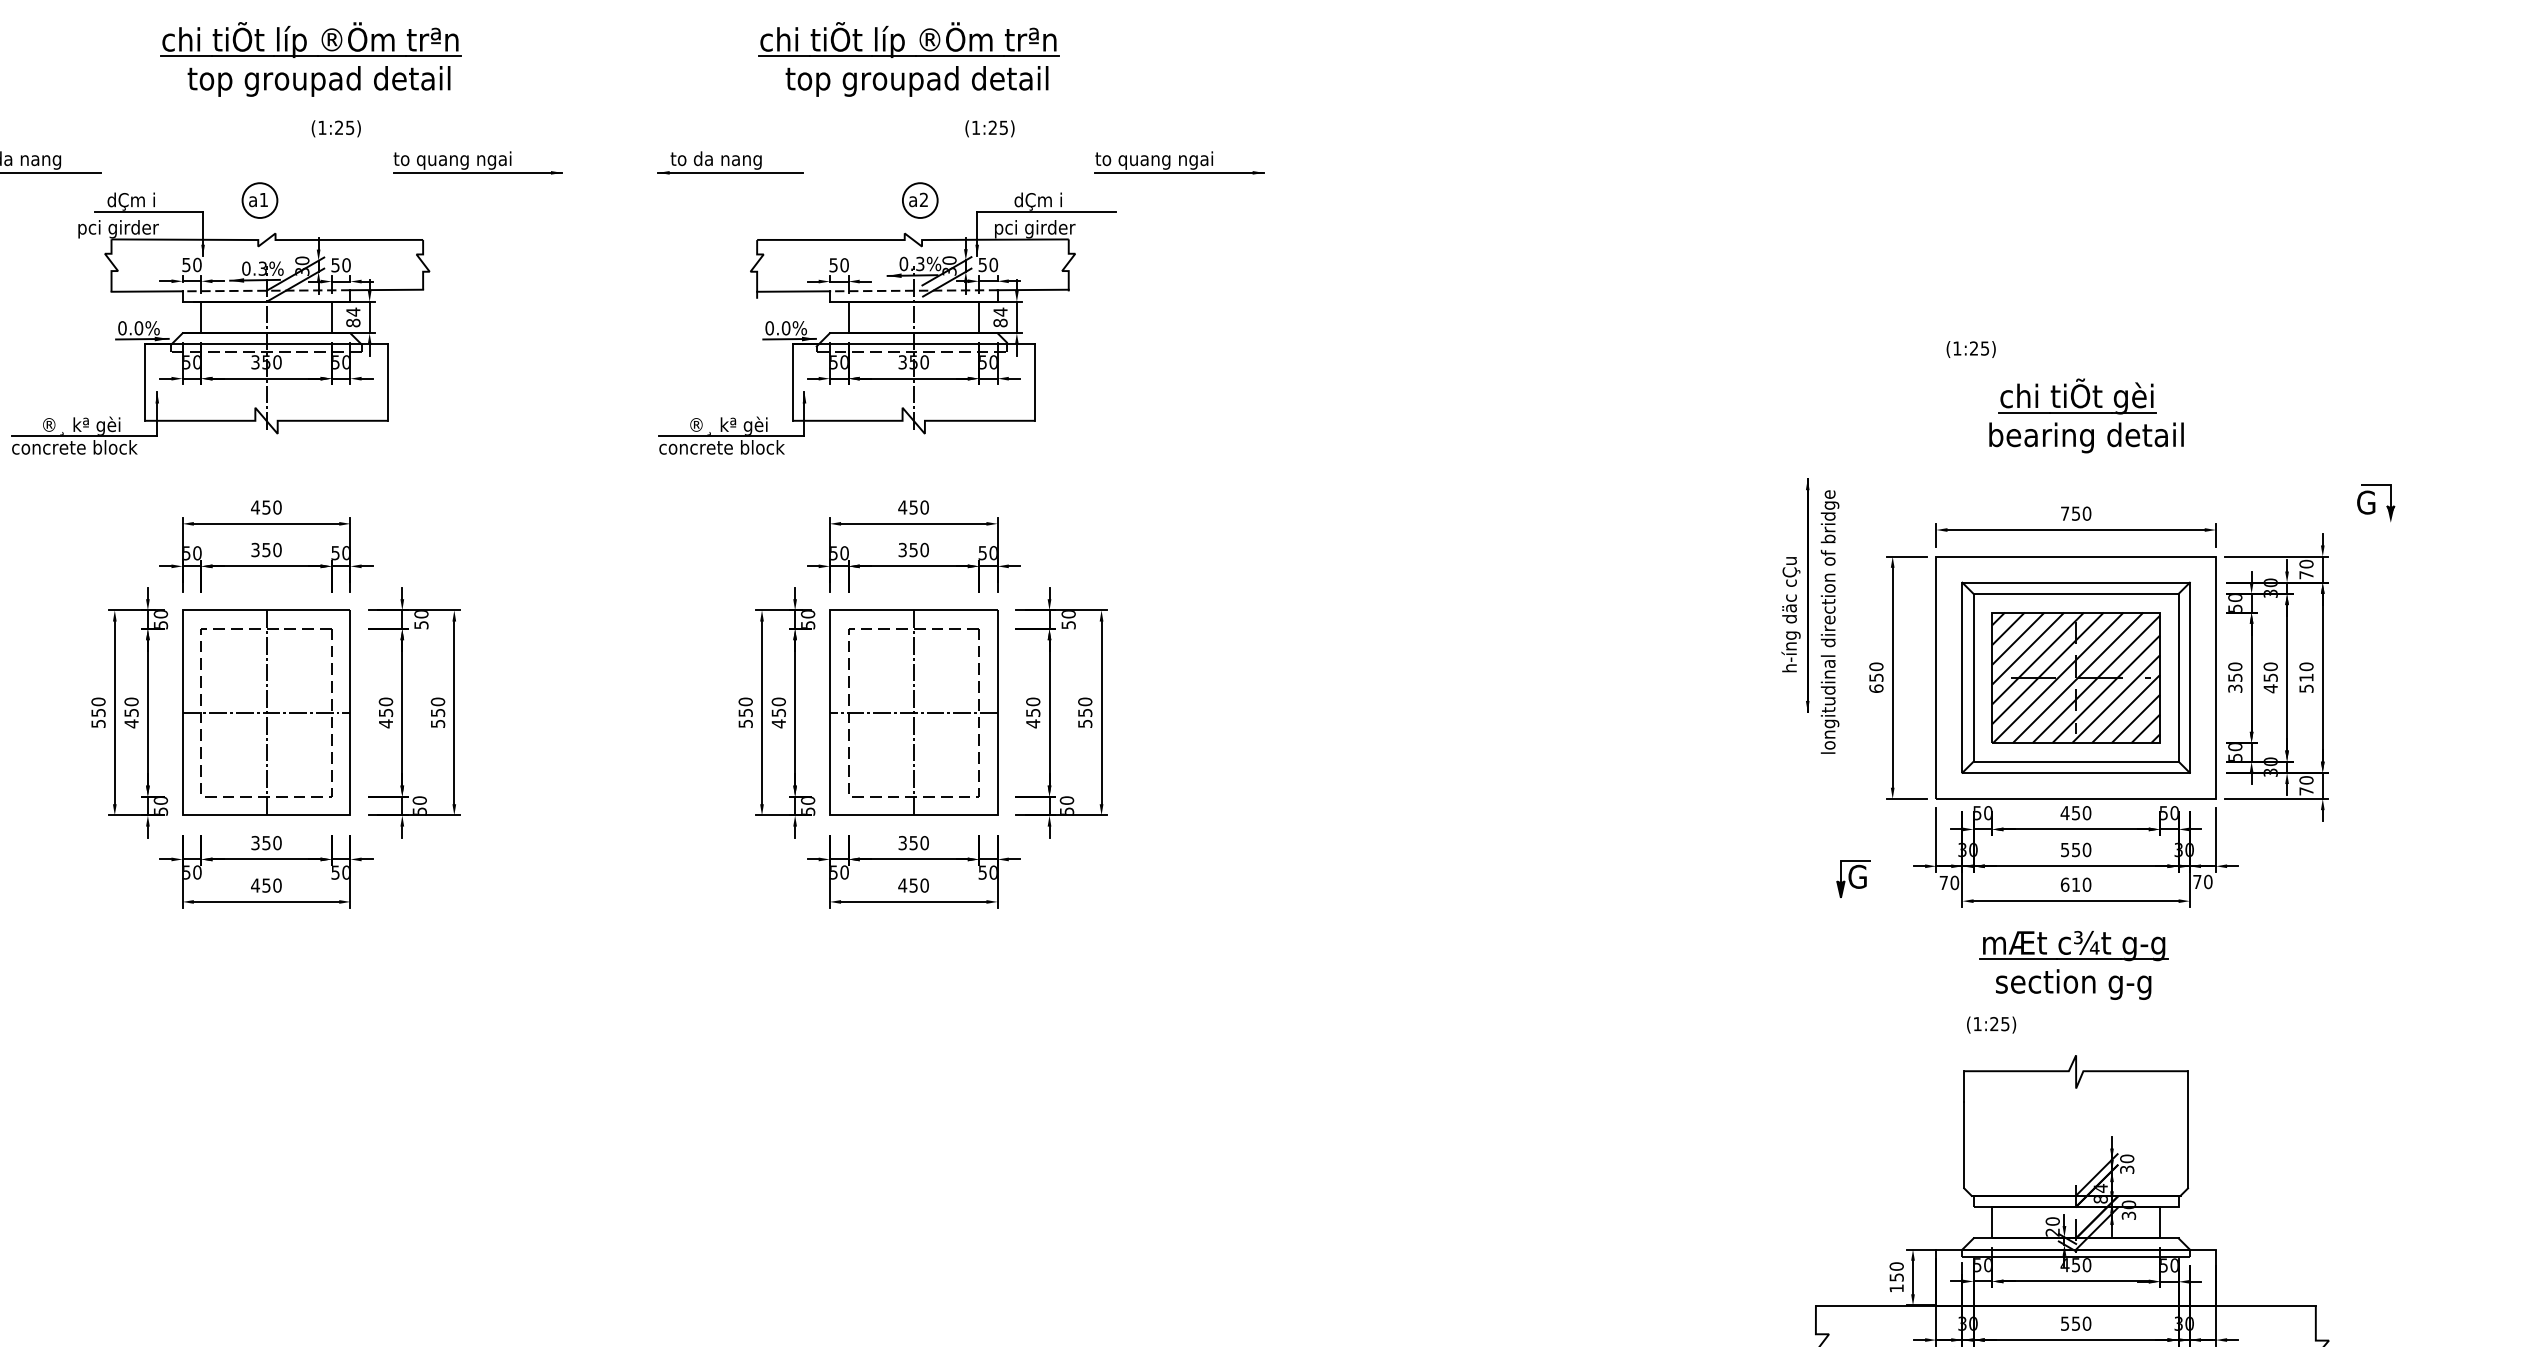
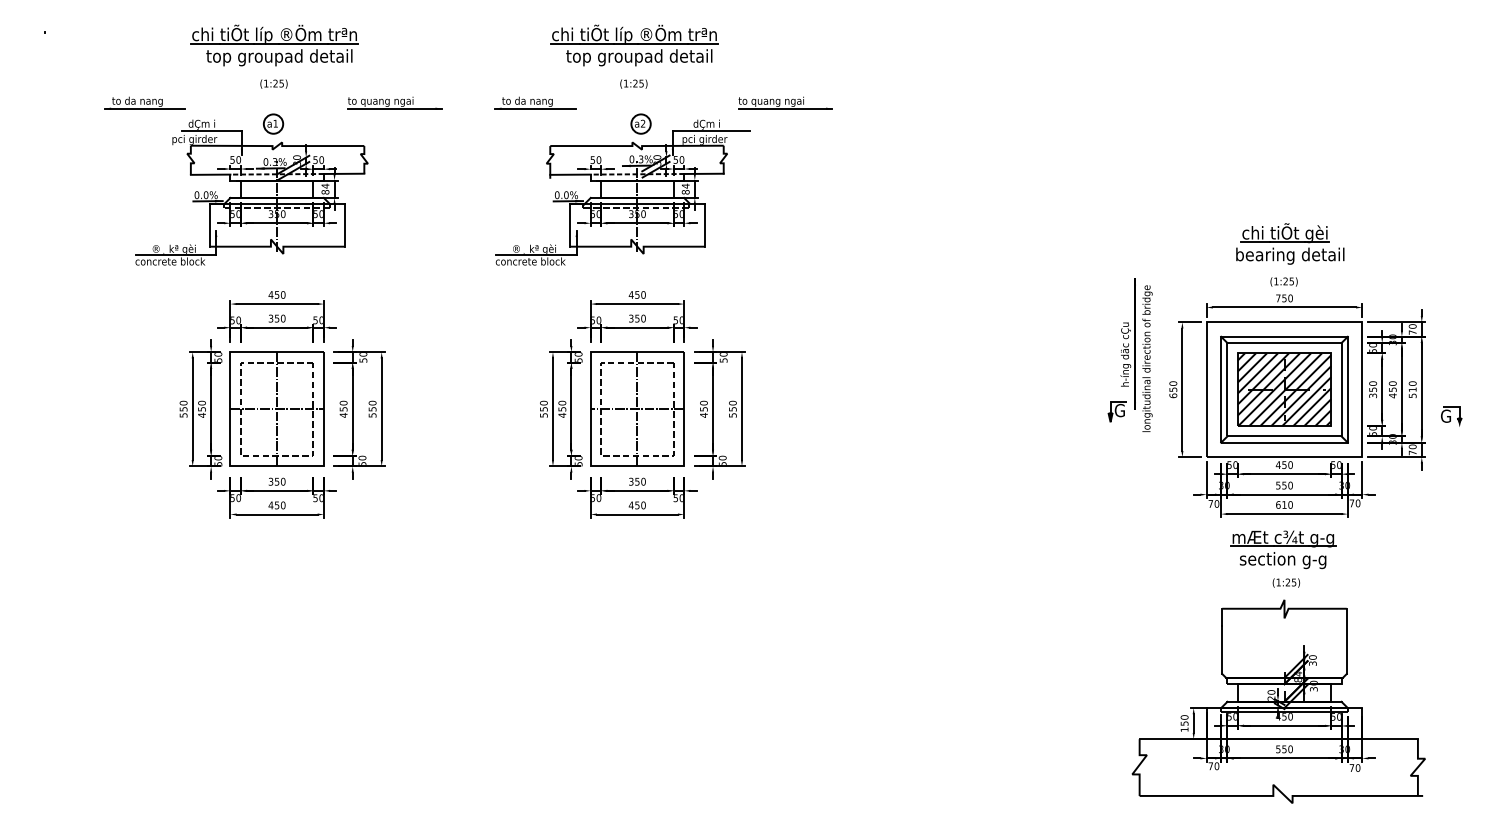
part: (310, 59) -> (274, 45), moved
text: (335, 127) -> (273, 83), moved
text: (989, 127) -> (633, 83), moved
text: (1970, 348) -> (1283, 281), moved
part: (2376, 503) -> (1451, 416), moved
part: (1851, 878) -> (1116, 411), moved
text: (1989, 1024) -> (1285, 582), moved

